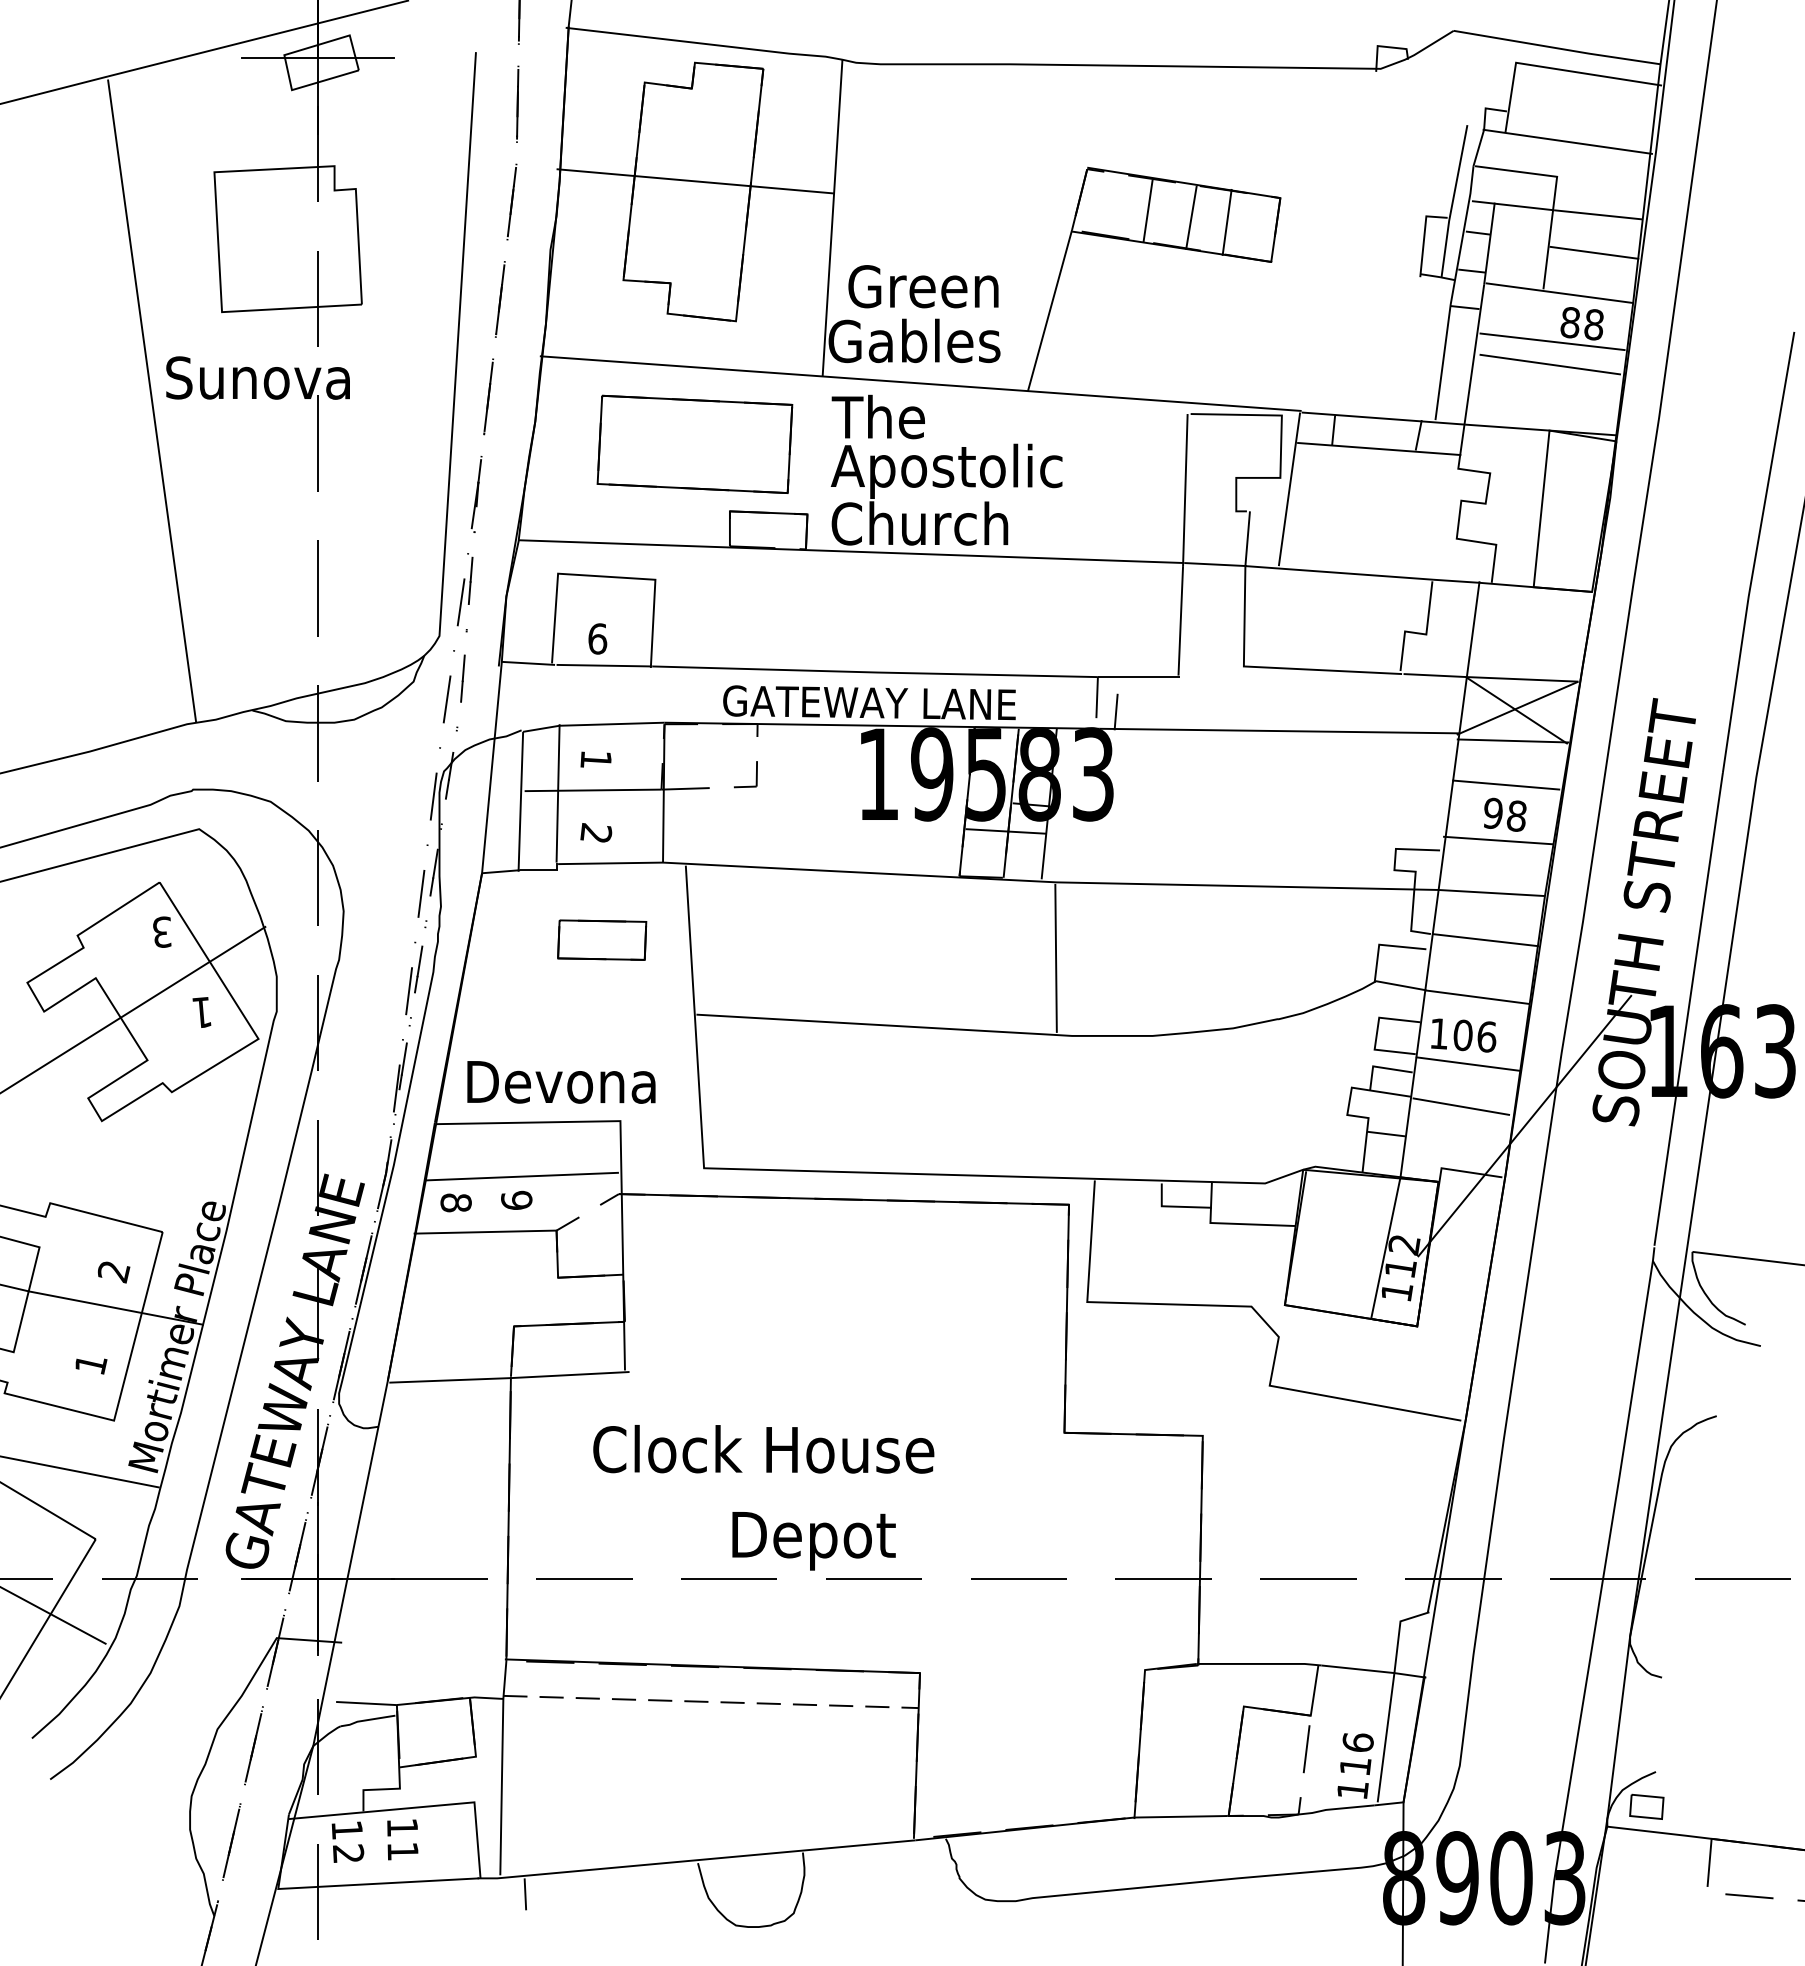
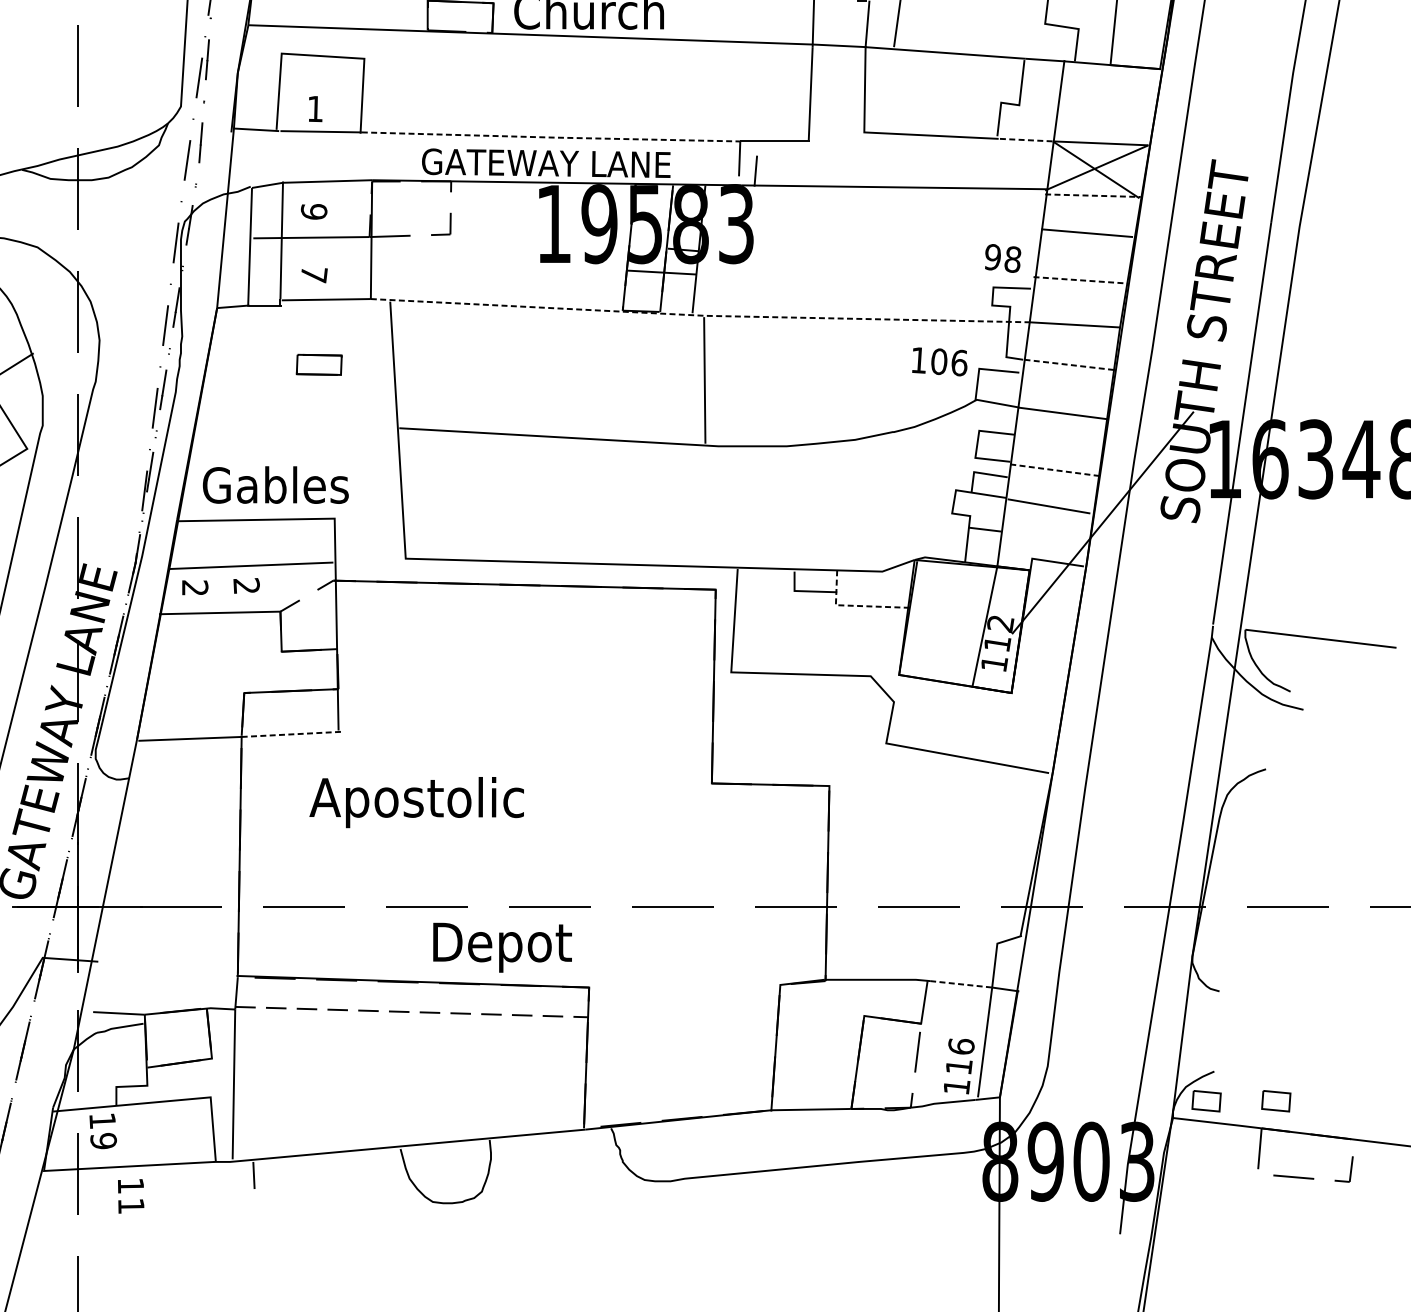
text: (597, 638) -> (315, 108), 6 -> 1
line: (875, 672) -> (551, 137), solid -> dashed
line: (1435, 675) -> (1027, 140), solid -> dashed
line: (1513, 740) -> (1093, 195), solid -> dashed
text: (595, 759) -> (313, 211), 1 -> 9
text: (1505, 814) -> (1003, 258), moved
text: (596, 833) -> (314, 274), 2 -> 7
line: (1498, 840) -> (1080, 280), solid -> dashed
line: (1050, 882) -> (700, 315), solid -> dashed
part: (602, 939) -> (319, 364), size x0.6
line: (1485, 940) -> (1069, 365), solid -> dashed
text: (1463, 1035) -> (939, 361), moved
line: (1468, 1064) -> (1055, 470), solid -> dashed
text: (560, 1081) -> (283, 485), Devona -> Gables
text: (516, 1199) -> (246, 585), 9 -> 2
text: (455, 1202) -> (194, 587), 8 -> 2
line: (1232, 1223) -> (854, 605), solid -> dashed
line: (570, 1375) -> (292, 734), solid -> dashed
text: (762, 1454) -> (455, 801), Clock House -> Apostolic
text: (813, 1541) -> (502, 947), moved
line: (1357, 1669) -> (960, 984), solid -> dashed
part: (1728, 1806) -> (1275, 1100), added
text: (402, 1839) -> (130, 1196), moved
text: (348, 1853) -> (103, 1140), 12 -> 19

